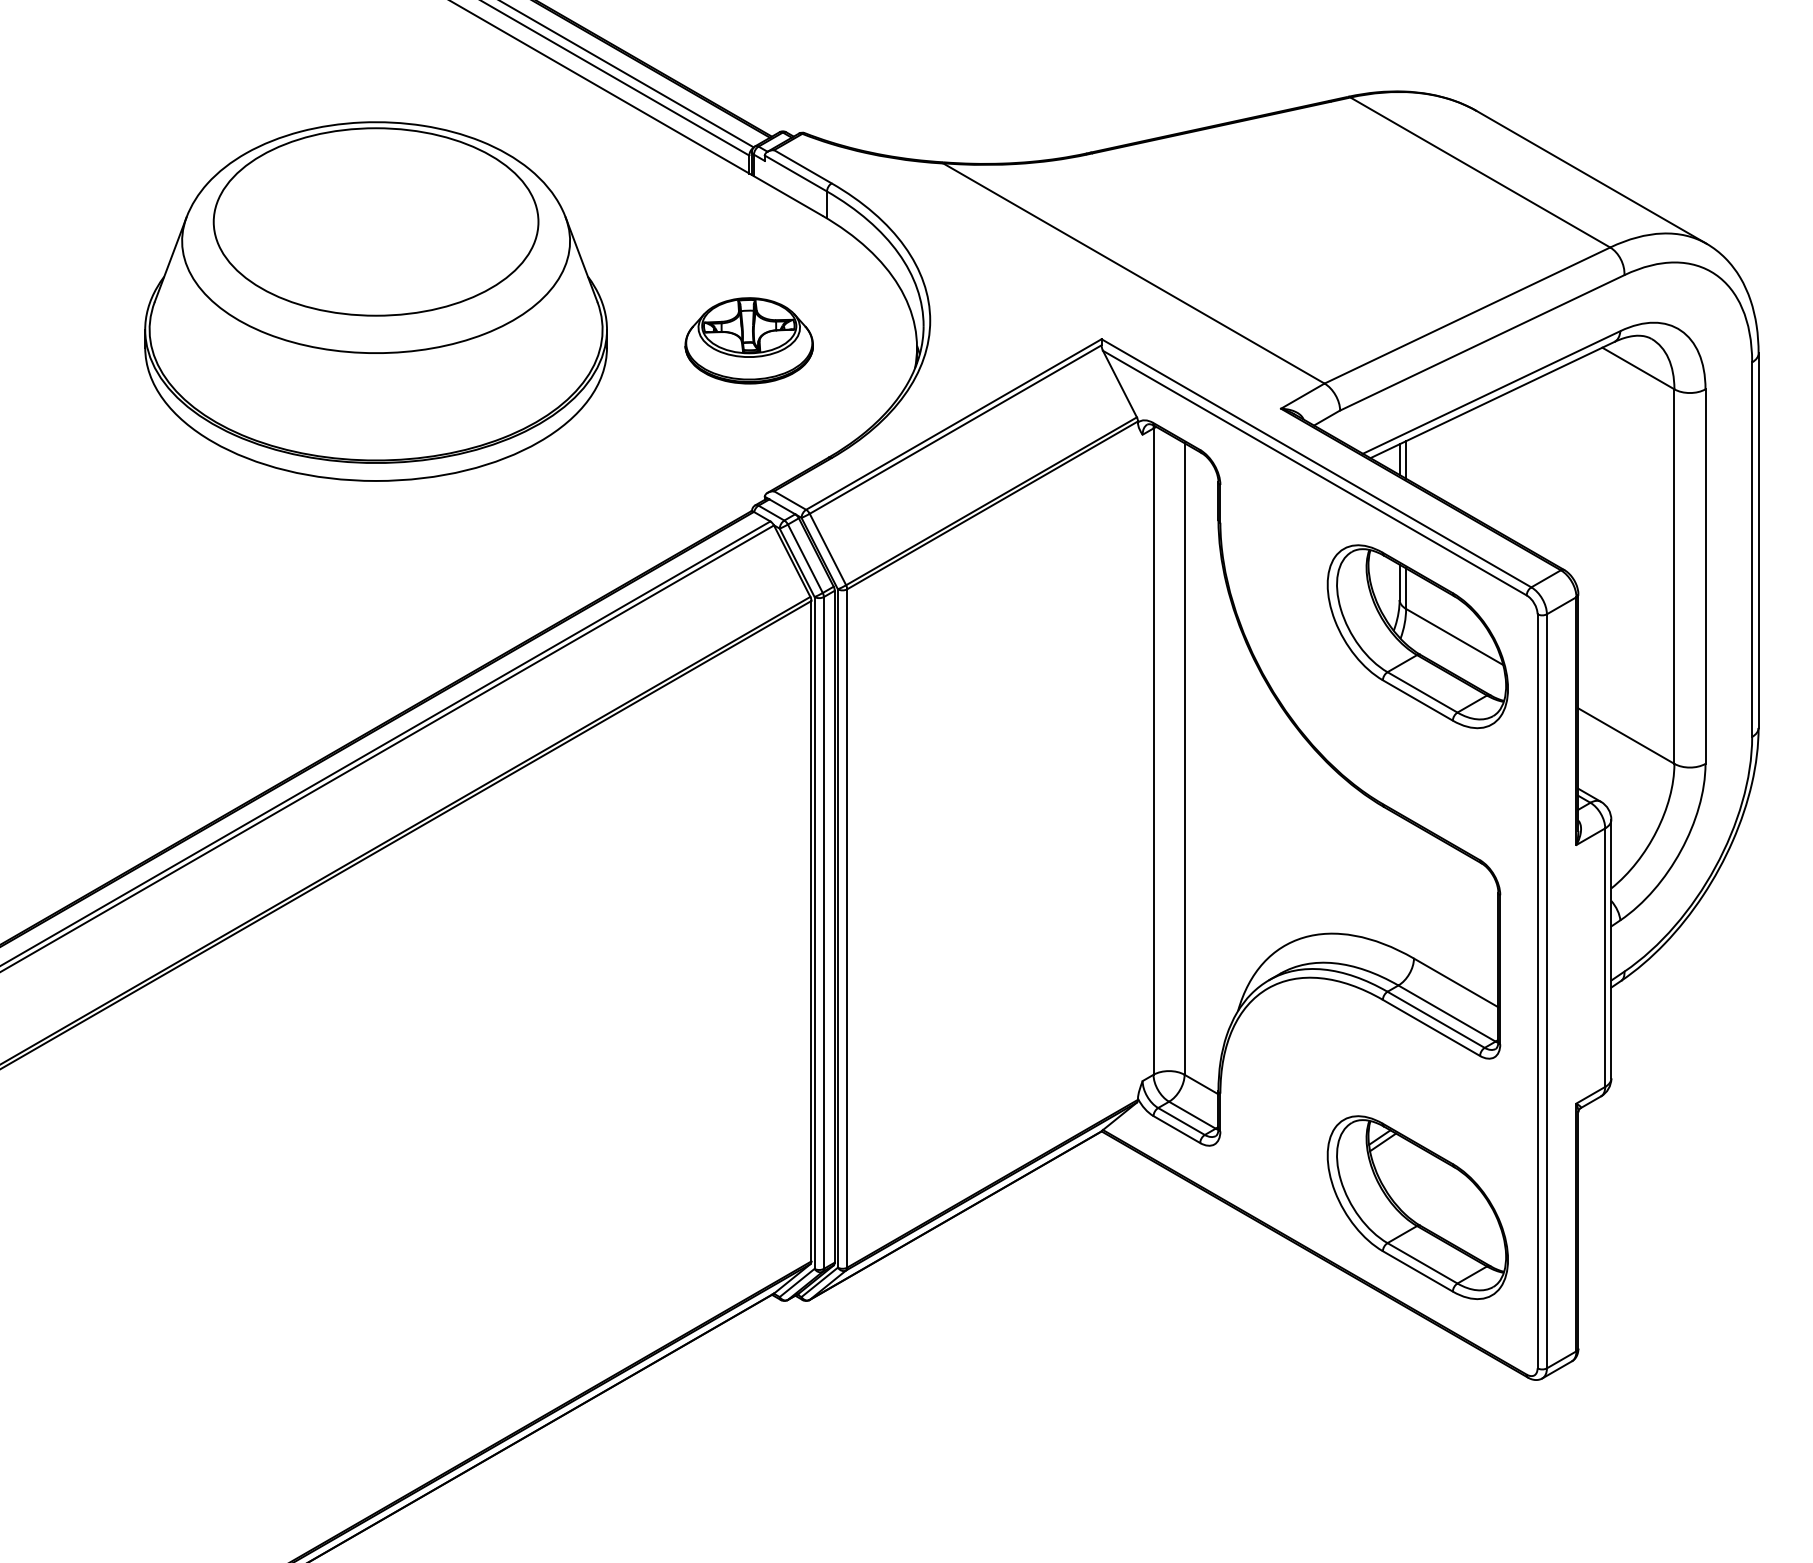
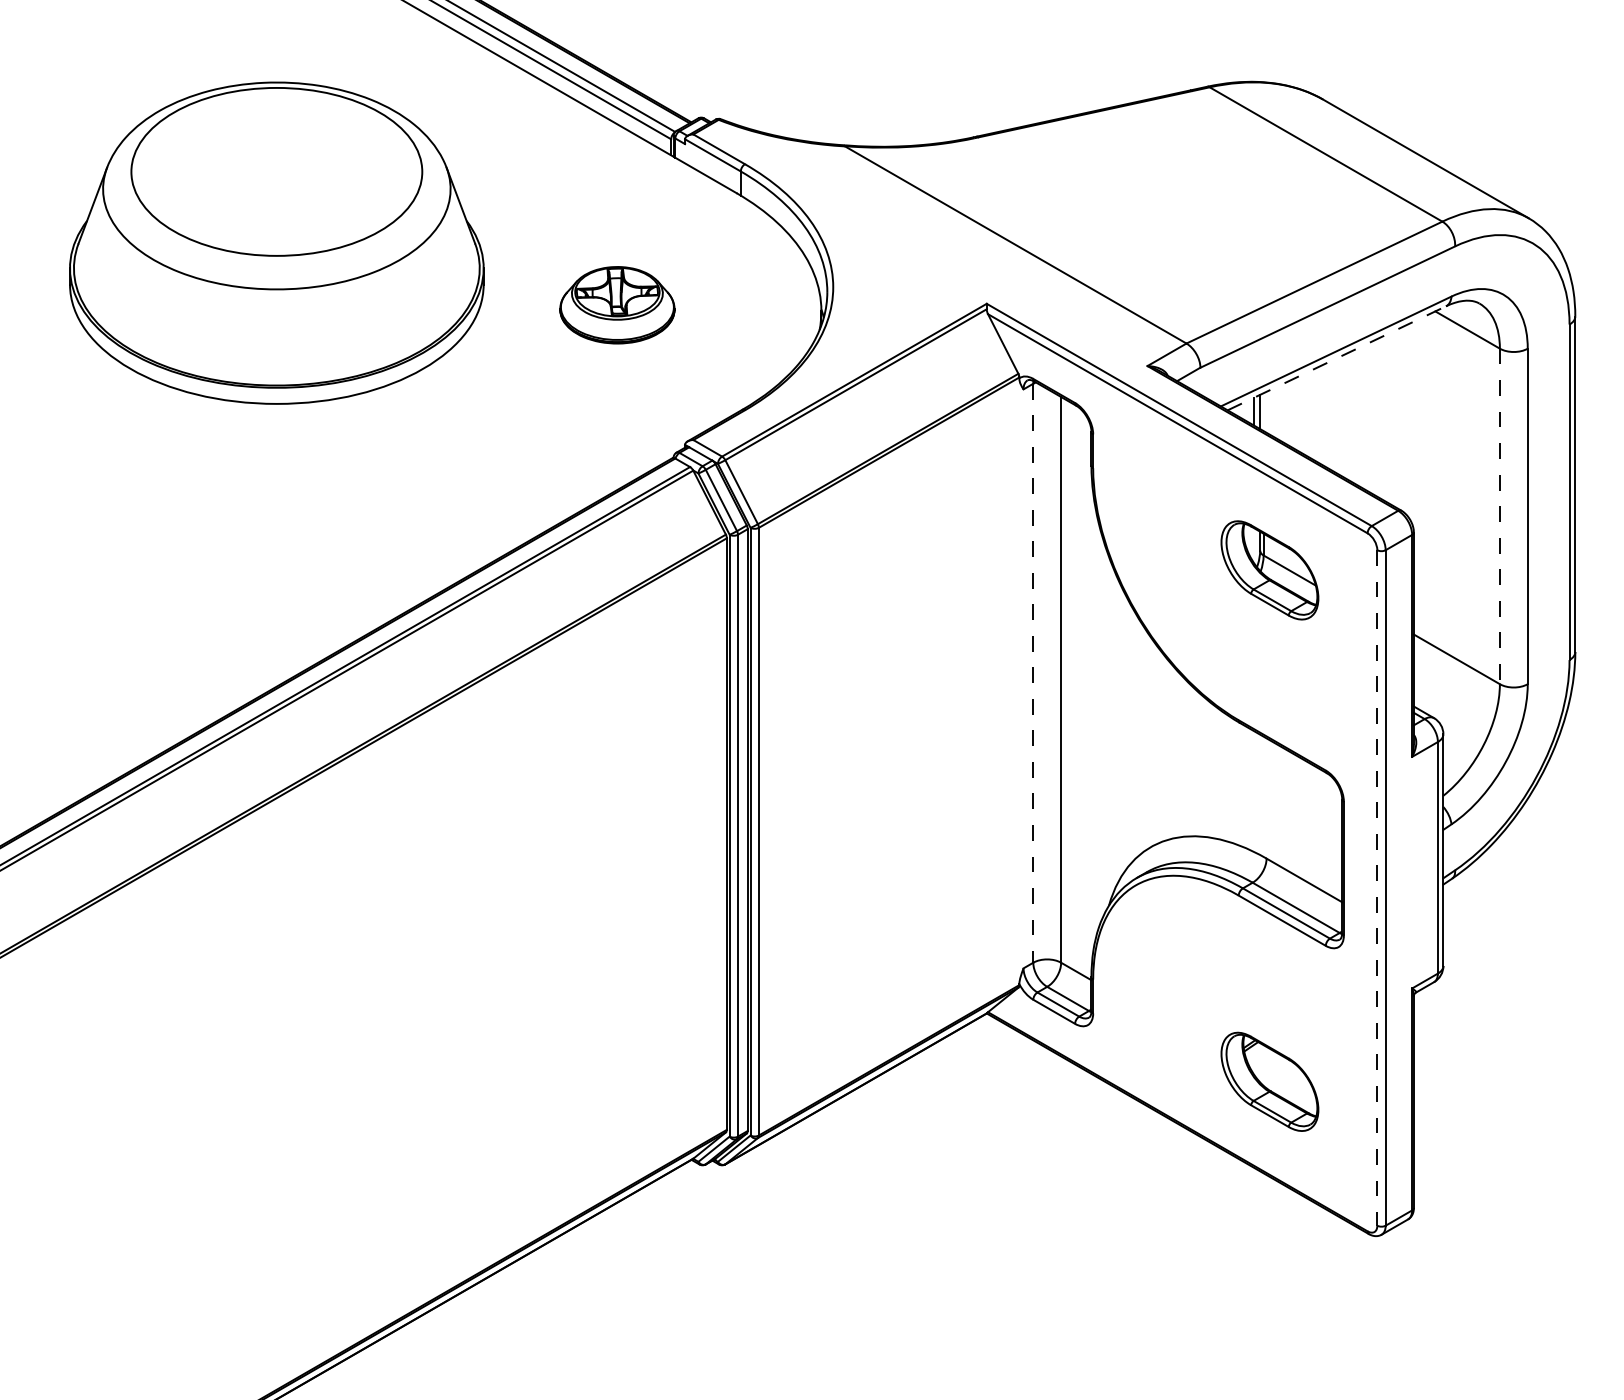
part: (375, 301) -> (276, 243), moved
part: (748, 340) -> (616, 304), moved
line: (1492, 400) -> (1336, 358), solid -> dashed
line: (1674, 577) -> (1499, 517), solid -> dashed
part: (1417, 636) -> (1269, 570), size x0.6
line: (1153, 752) -> (1033, 674), solid -> dashed
line: (1537, 991) -> (1377, 888), solid -> dashed
part: (1417, 1207) -> (1269, 1081), size x0.6

